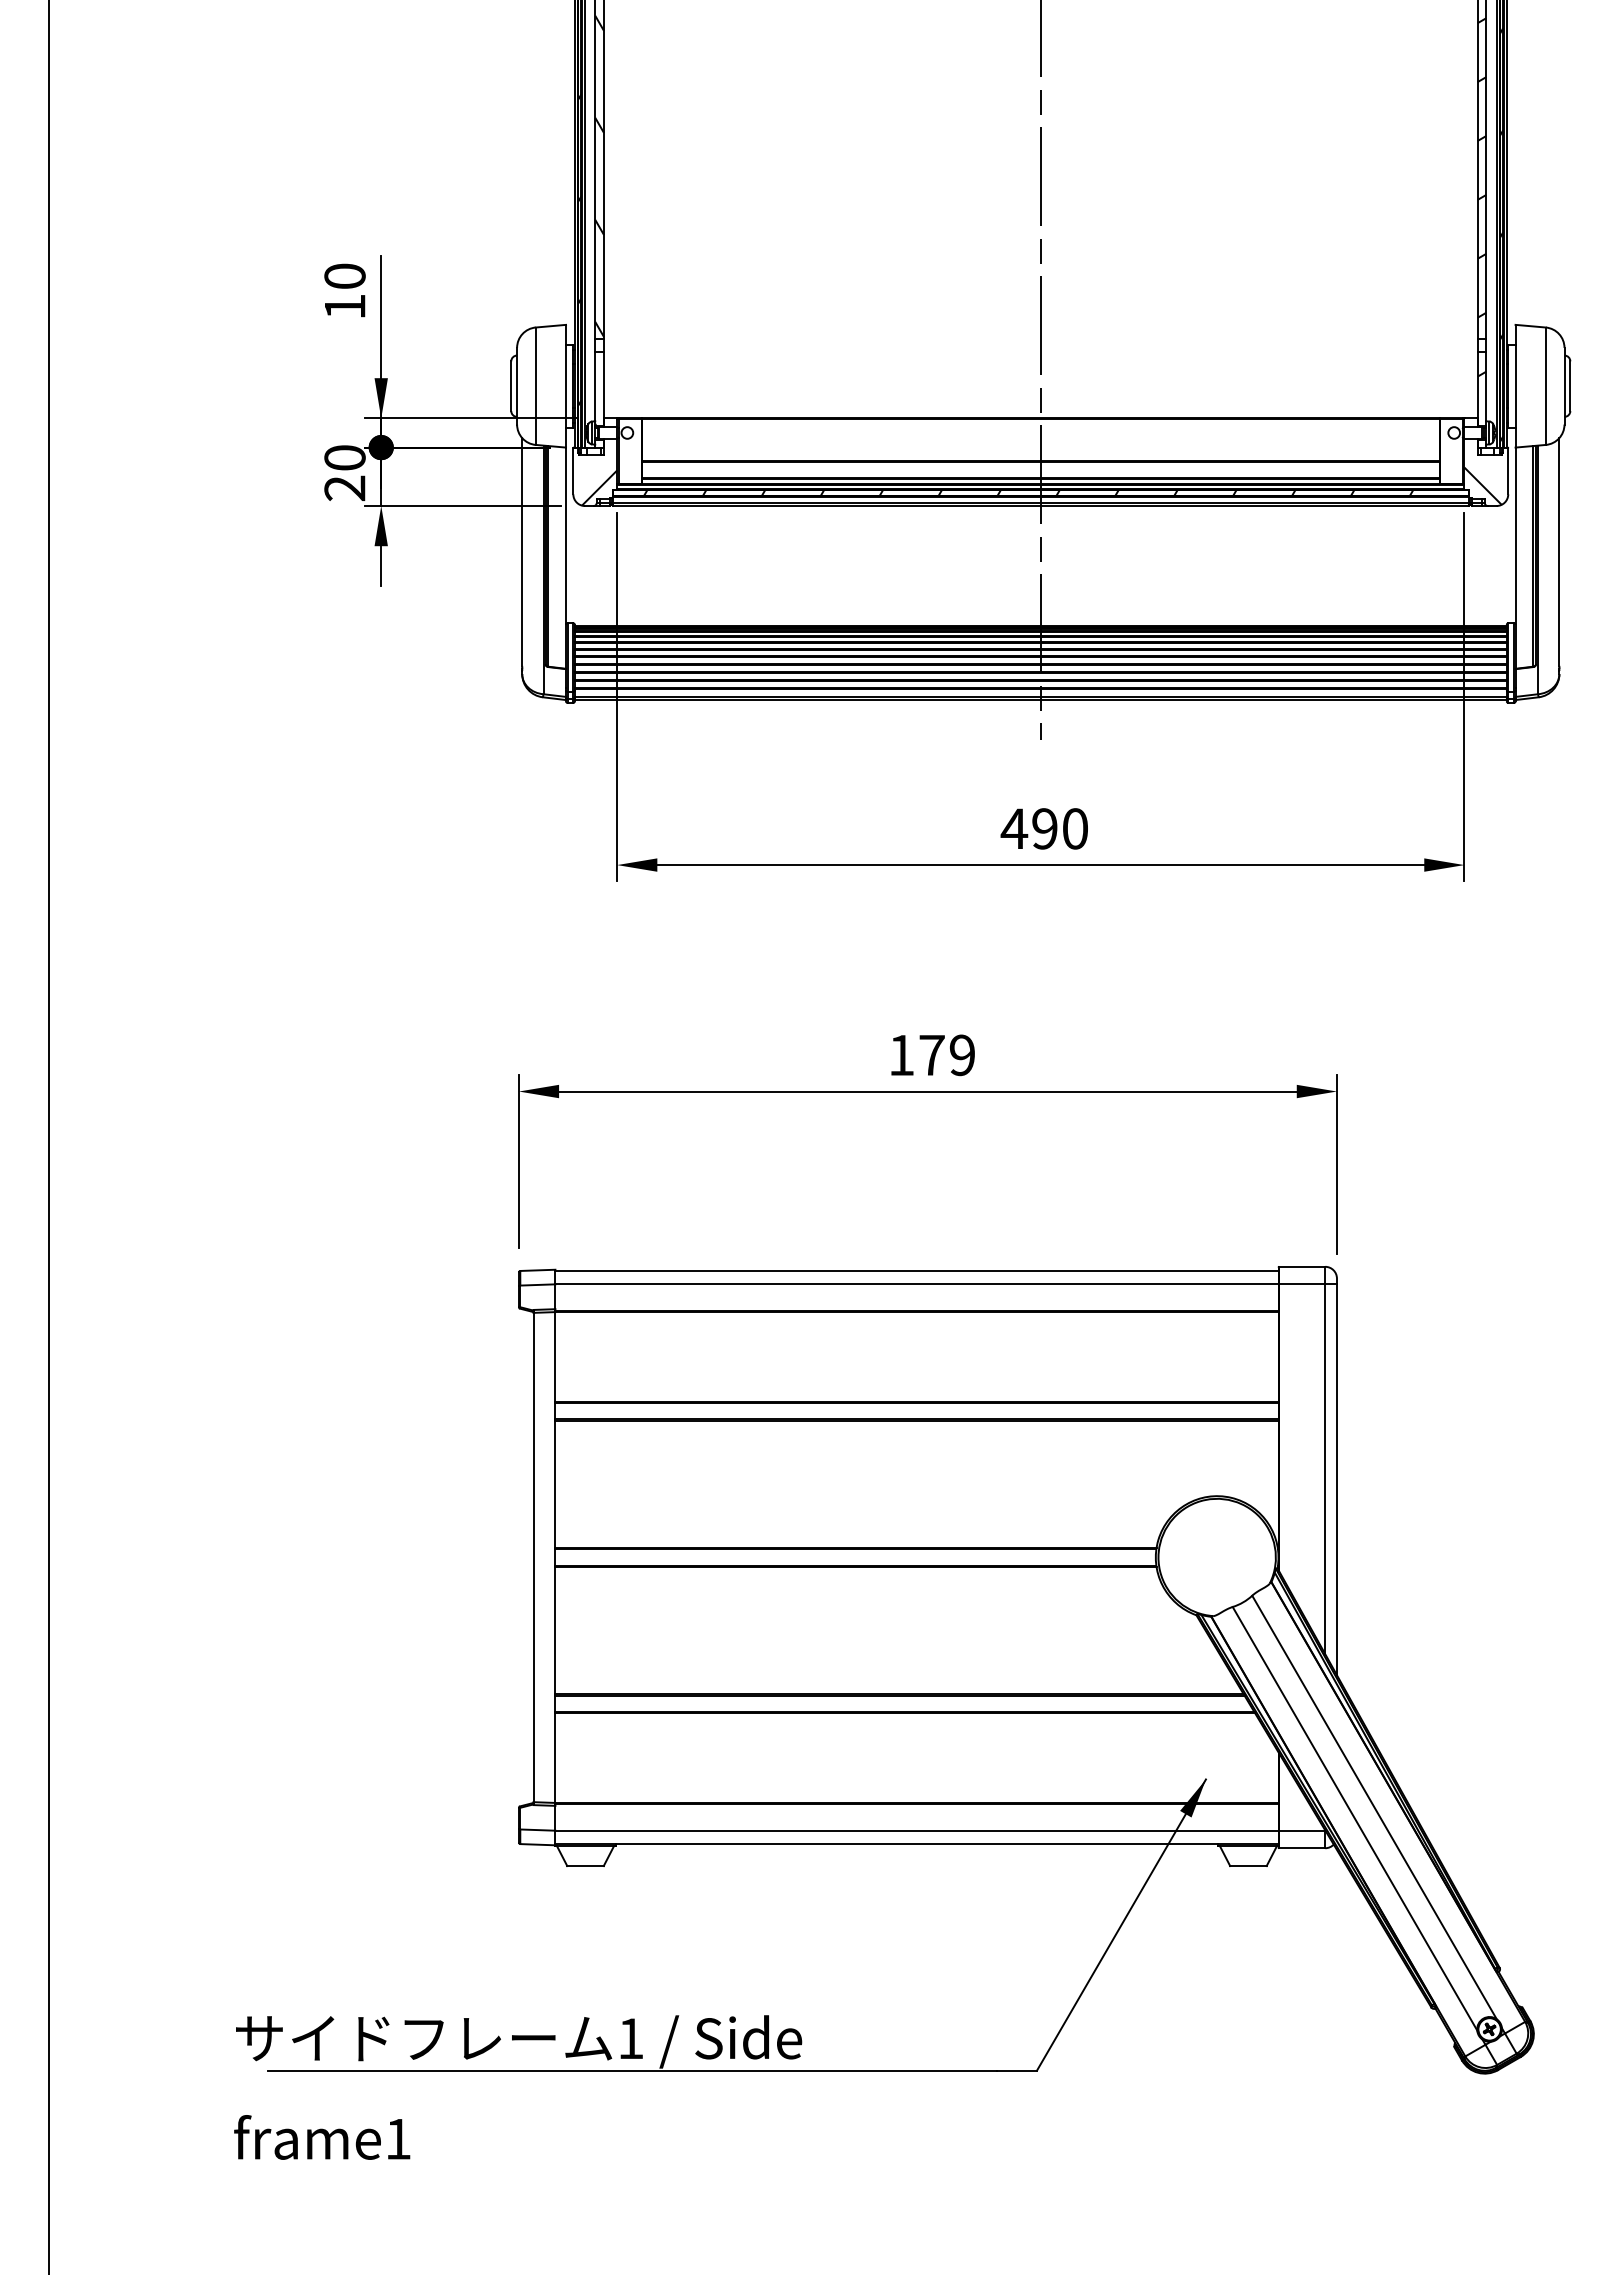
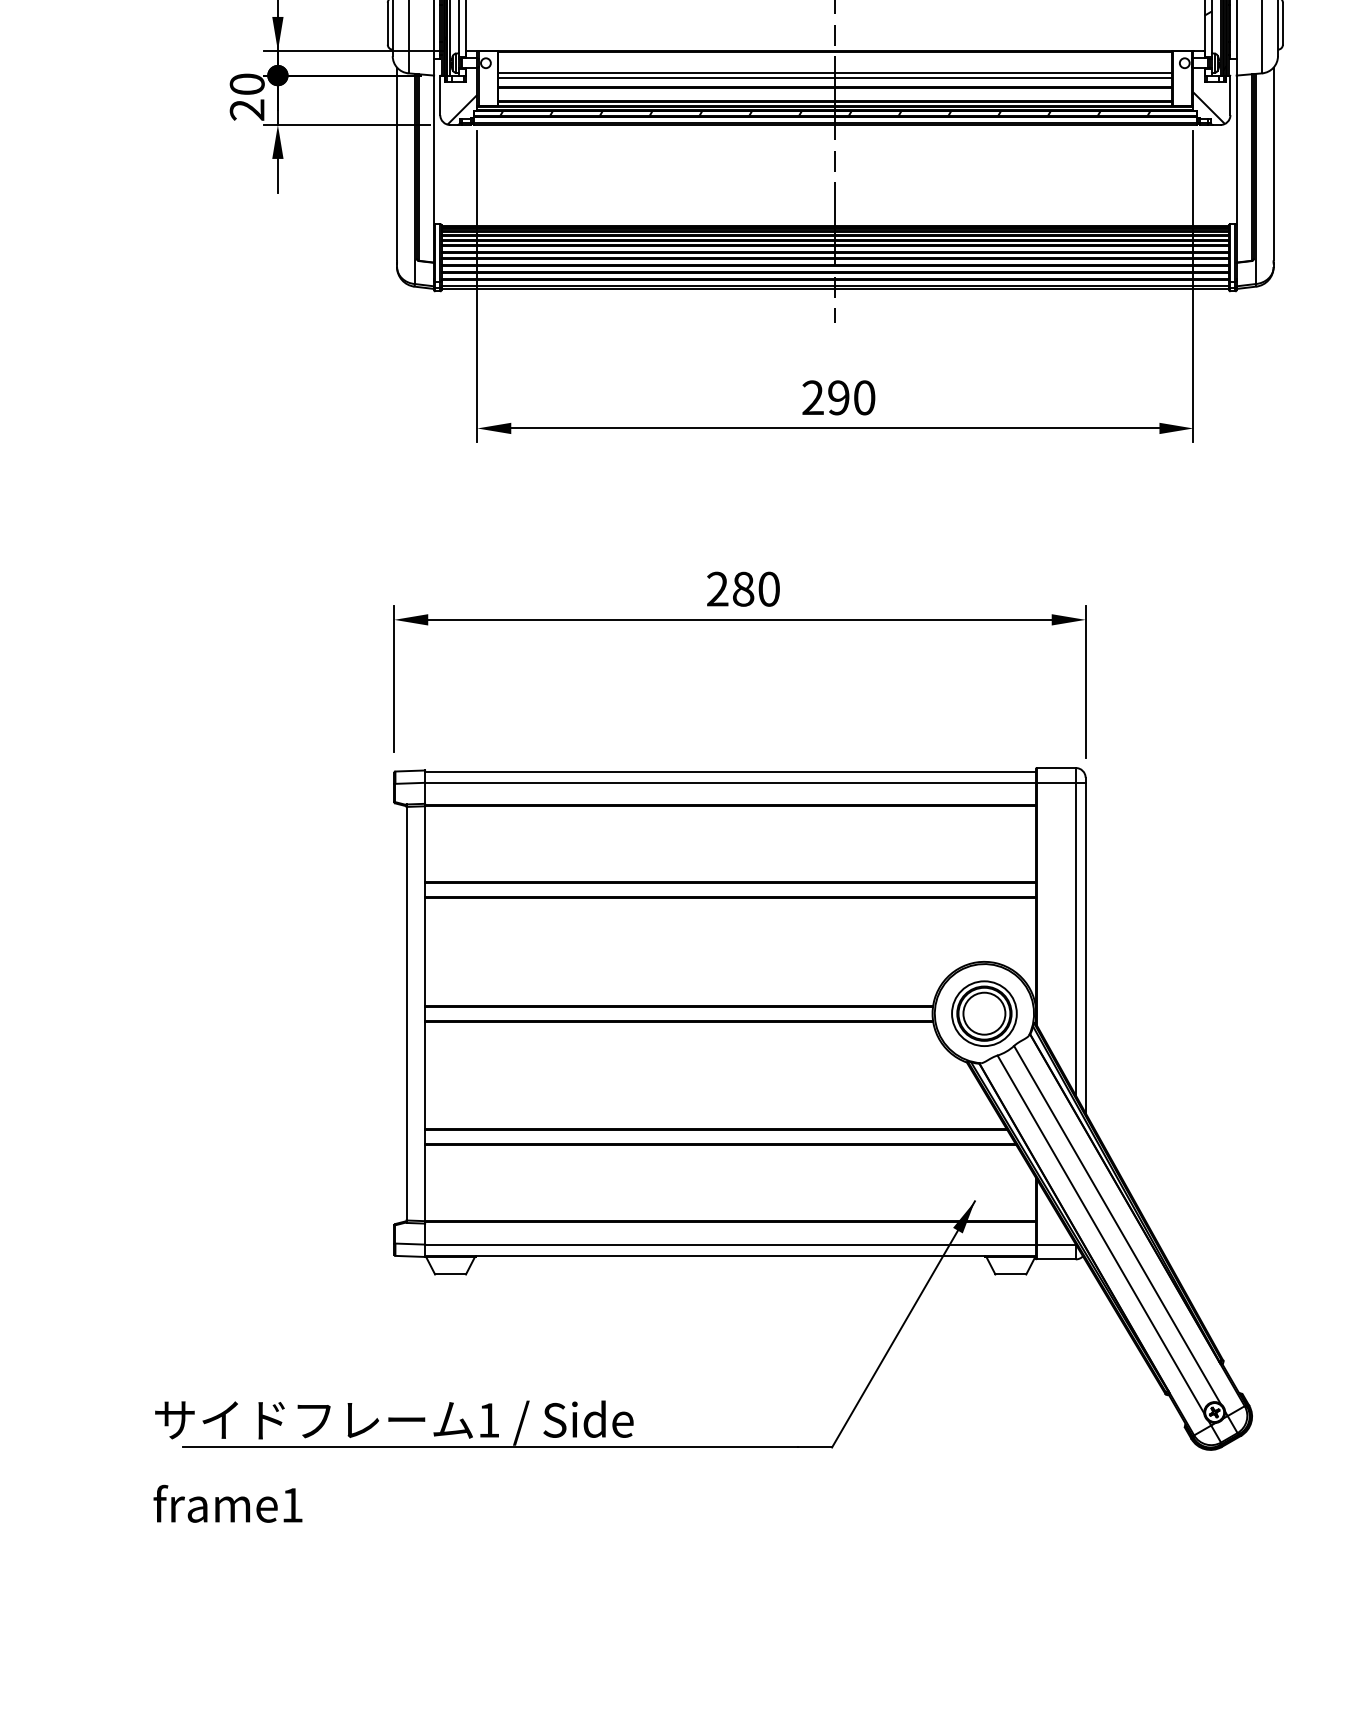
line: (1040, 444) -> (835, 72), added
line: (1040, 450) -> (835, 78), added
text: (1014, 828) -> (813, 397), 490 -> 290
text: (932, 1055) -> (743, 589), 179 -> 280
part: (1217, 1557) -> (984, 1013), added

